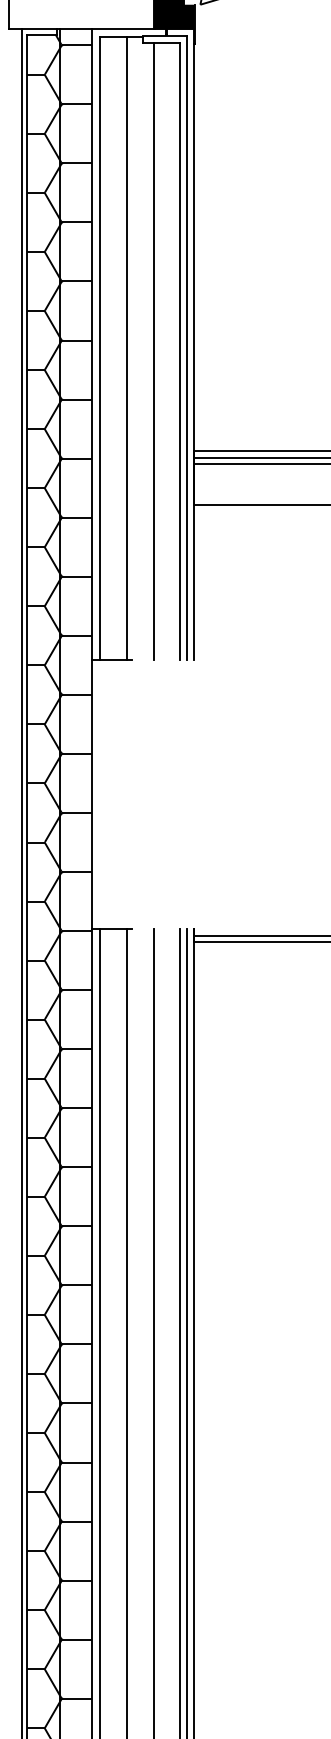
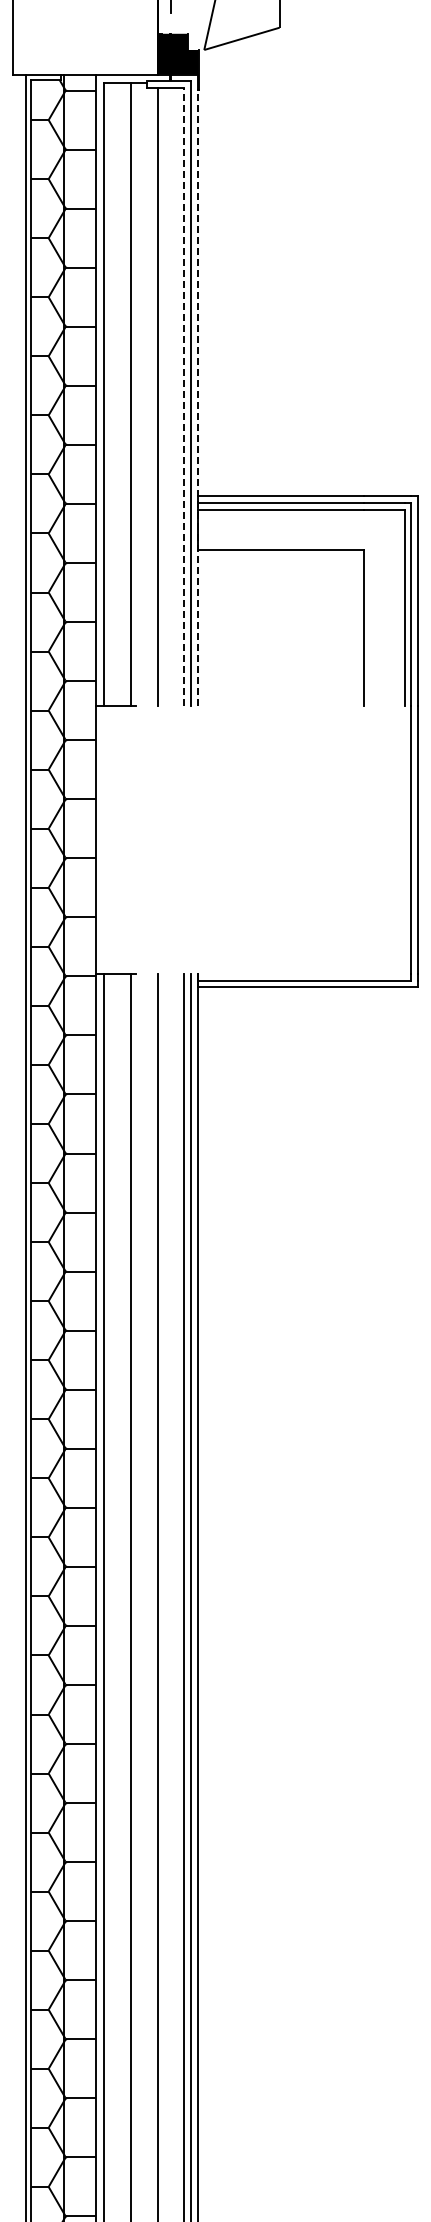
line: (180, 351) -> (184, 396), solid -> dashed
line: (193, 352) -> (197, 397), solid -> dashed

